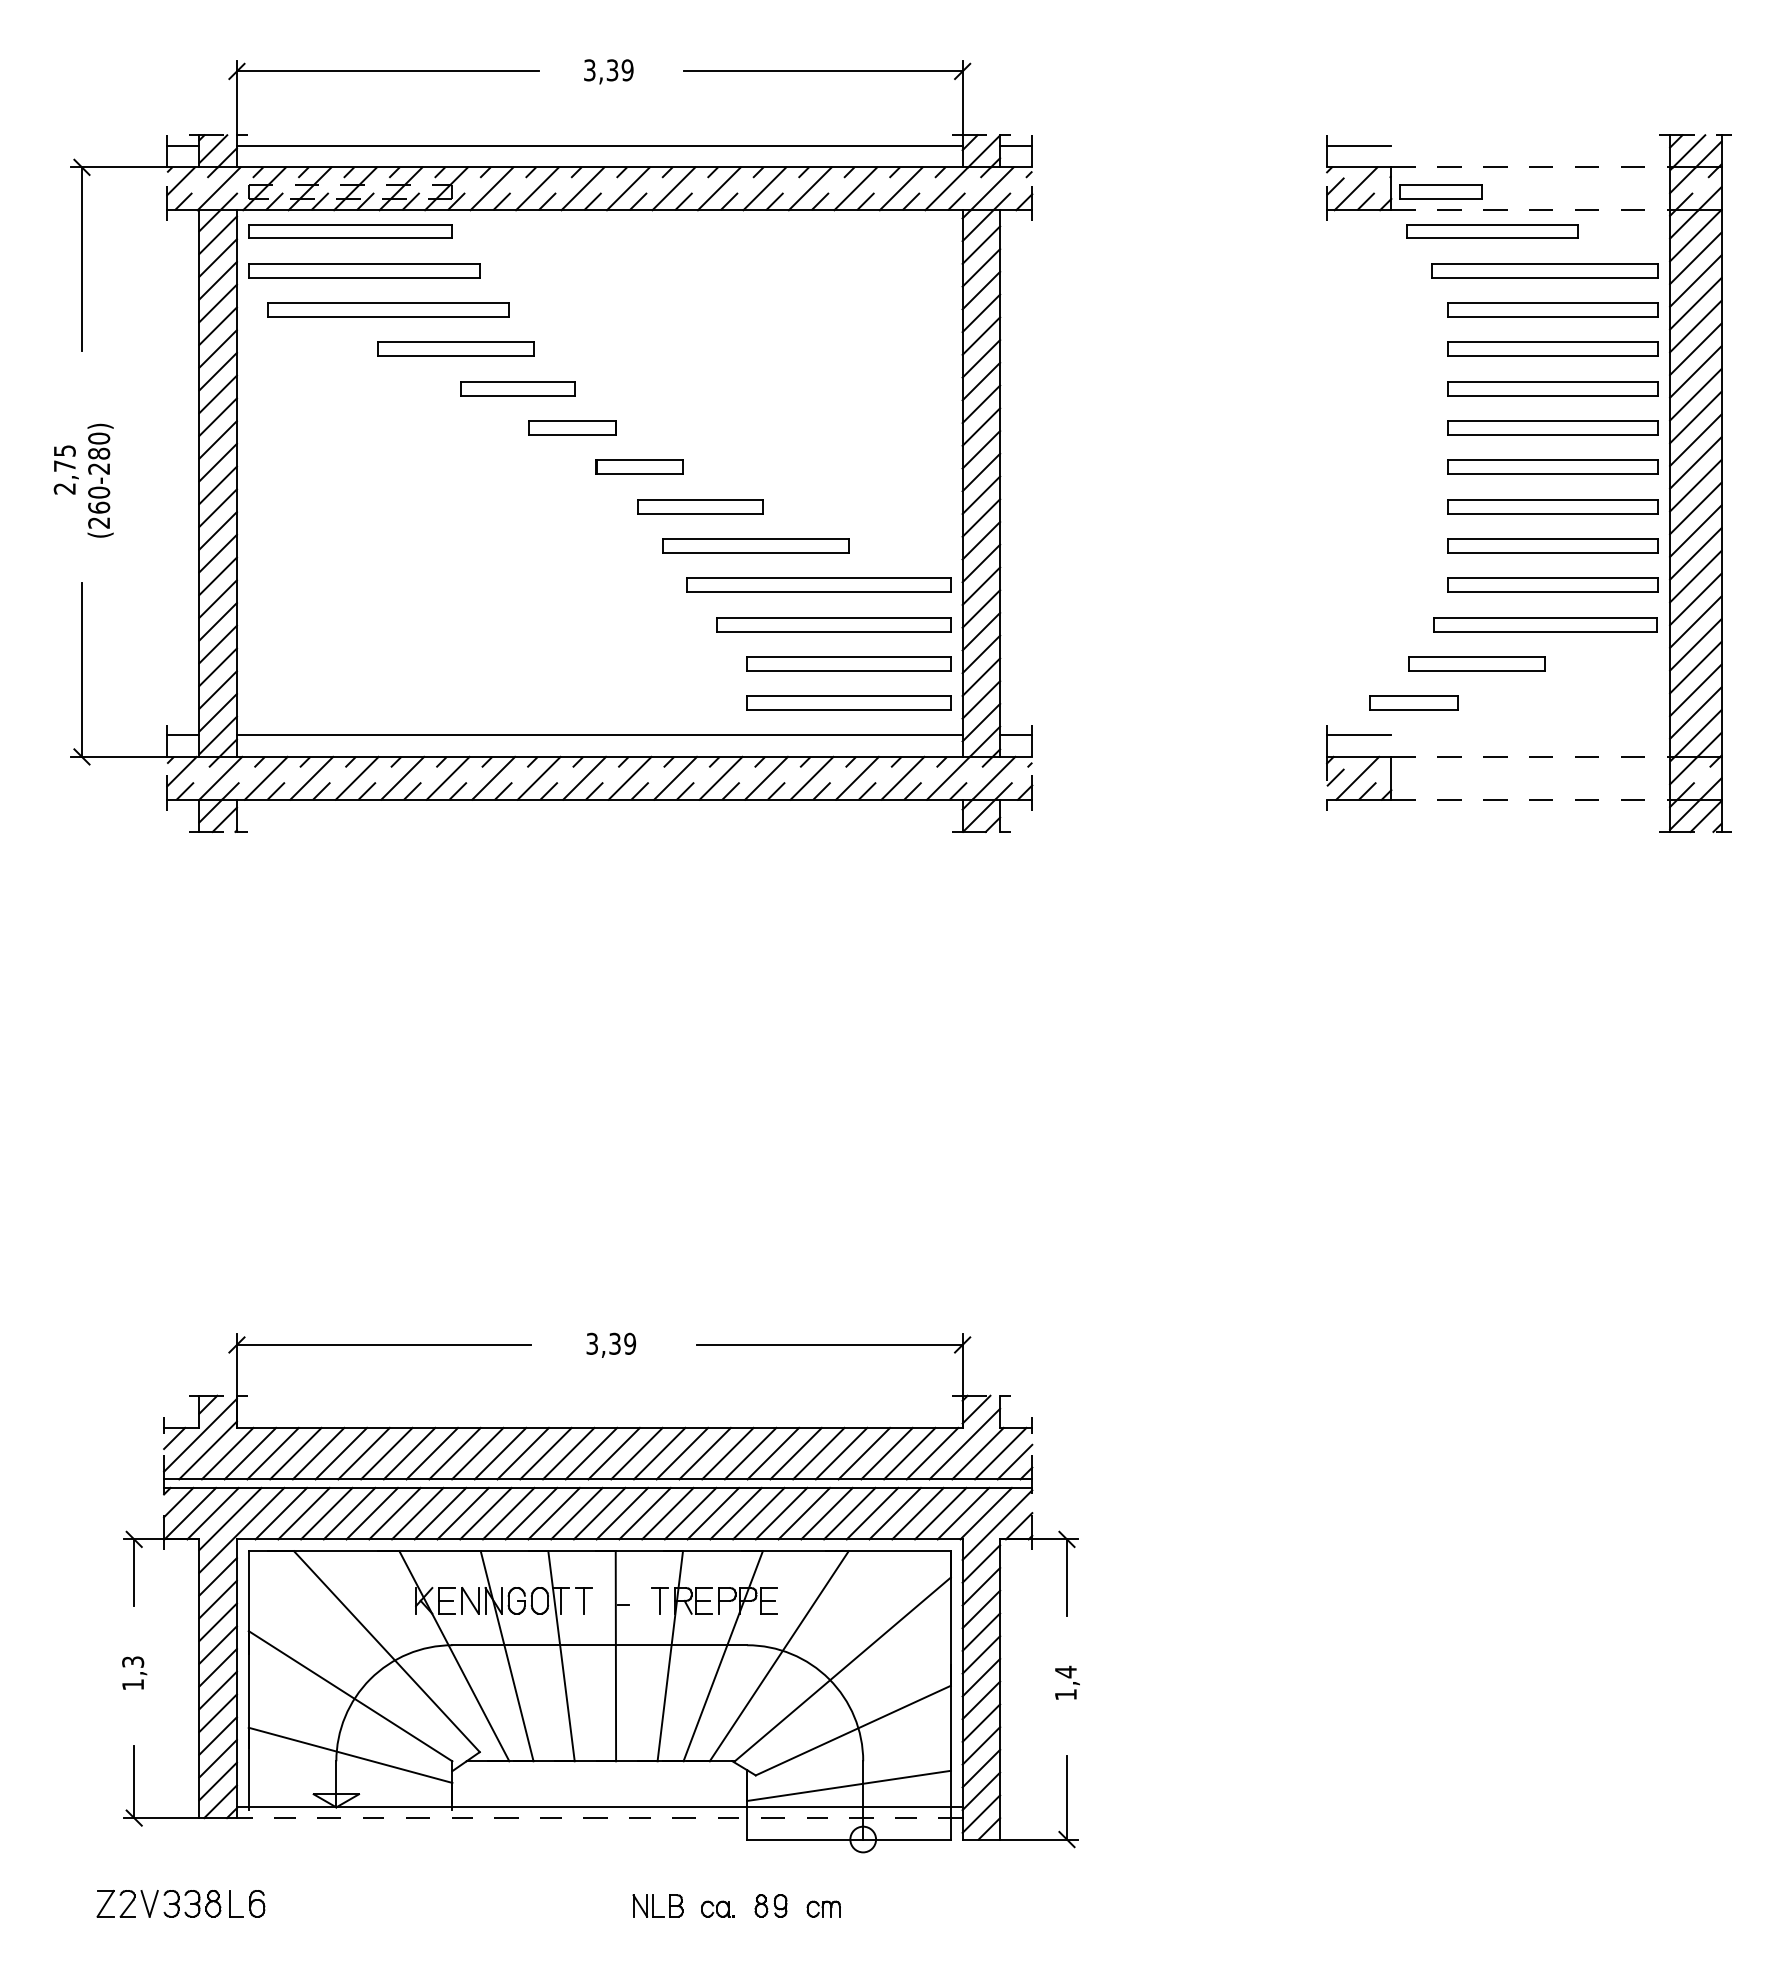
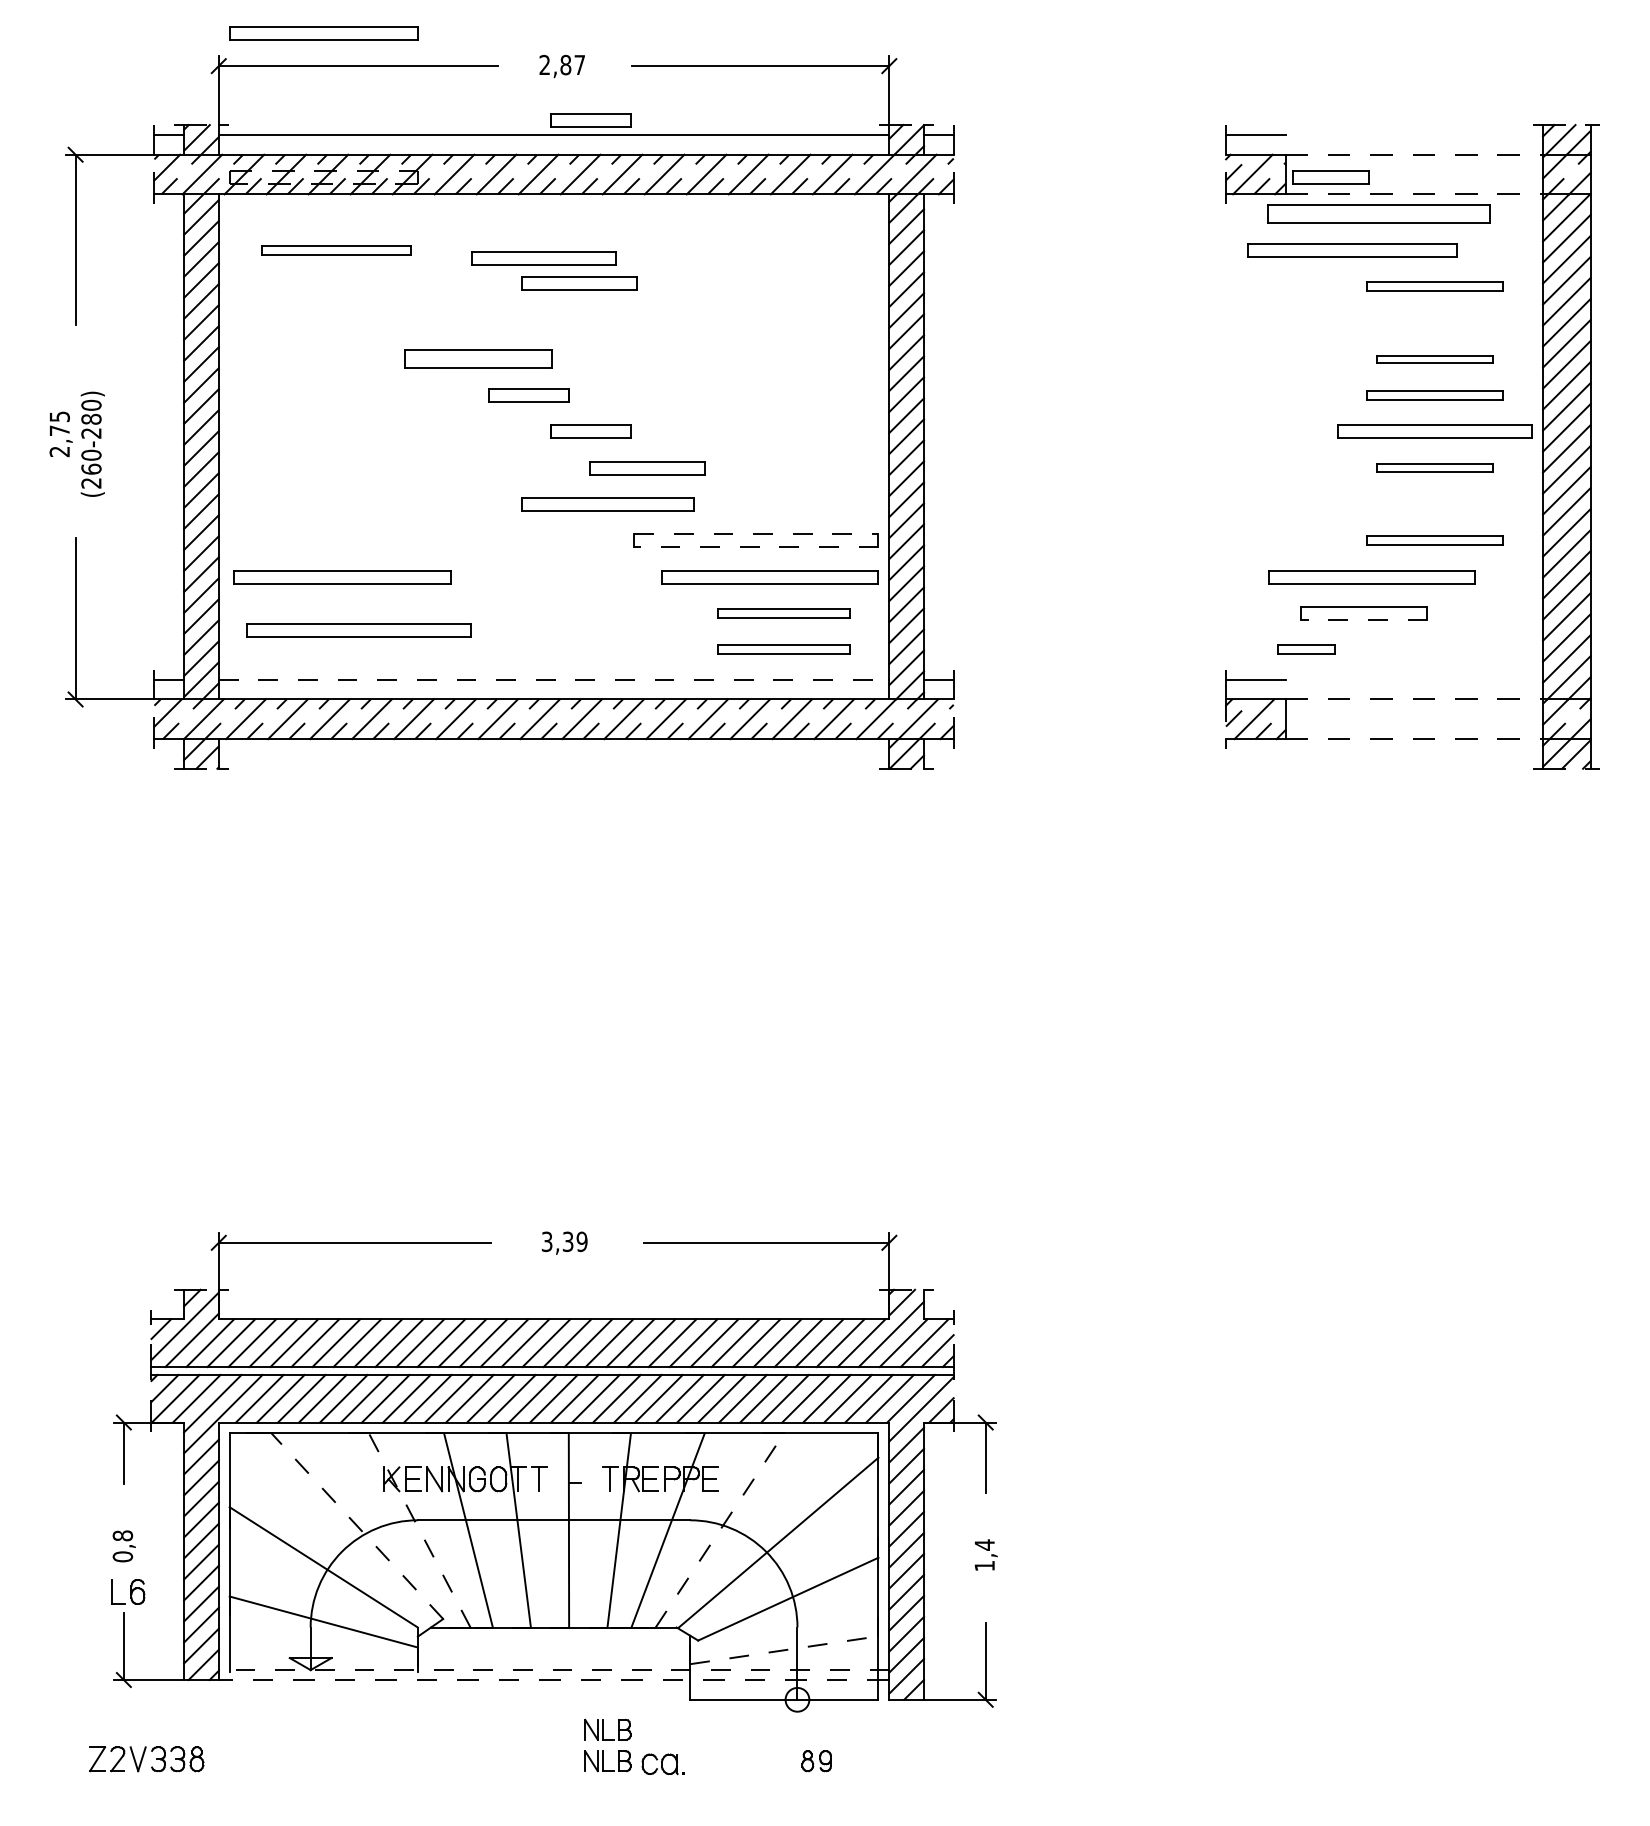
text: (608, 70) -> (562, 65), 3,39 -> 2,87
part: (639, 129) -> (590, 119), added
part: (350, 231) -> (323, 33), moved
part: (1492, 231) -> (1378, 213), size x1.4
part: (364, 270) -> (336, 250), size x0.7
part: (1544, 270) -> (1352, 250), moved
part: (627, 306) -> (579, 283), added
part: (388, 309) -> (358, 629), moved
part: (1552, 309) -> (1434, 286), size x0.7
part: (455, 348) -> (543, 257), moved
part: (1552, 348) -> (1434, 322), removed
part: (517, 388) -> (478, 359), size x1.4
part: (1552, 388) -> (1434, 359), size x0.6
part: (1552, 427) -> (1434, 395), size x0.7
part: (1552, 506) -> (1434, 468), size x0.6
part: (755, 545) -> (607, 504), moved
part: (1552, 545) -> (1434, 504), removed
line: (819, 578) -> (757, 534), solid -> dashed
part: (1552, 584) -> (1434, 540), size x0.7
line: (818, 592) -> (756, 547), solid -> dashed
part: (370, 624) -> (342, 577), added
part: (1545, 624) -> (1371, 577), moved
part: (848, 663) -> (783, 613), size x0.7
line: (1476, 670) -> (1364, 619), solid -> dashed
part: (848, 702) -> (783, 649), size x0.7
part: (1413, 702) -> (1305, 649), size x0.7
line: (599, 735) -> (553, 679), solid -> dashed
line: (386, 1651) -> (356, 1526), solid -> dashed
line: (454, 1656) -> (419, 1530), solid -> dashed
line: (779, 1656) -> (720, 1530), solid -> dashed
text: (133, 1673) -> (123, 1546), 1,3 -> 0,8
line: (849, 1785) -> (784, 1649), solid -> dashed
line: (599, 1807) -> (553, 1670), solid -> dashed
part: (657, 1871) -> (607, 1729), added
part: (247, 1903) -> (128, 1591), moved
part: (770, 1905) -> (816, 1760), moved
part: (717, 1908) -> (662, 1763), size x1.4
part: (823, 1908) -> (760, 1763), removed

